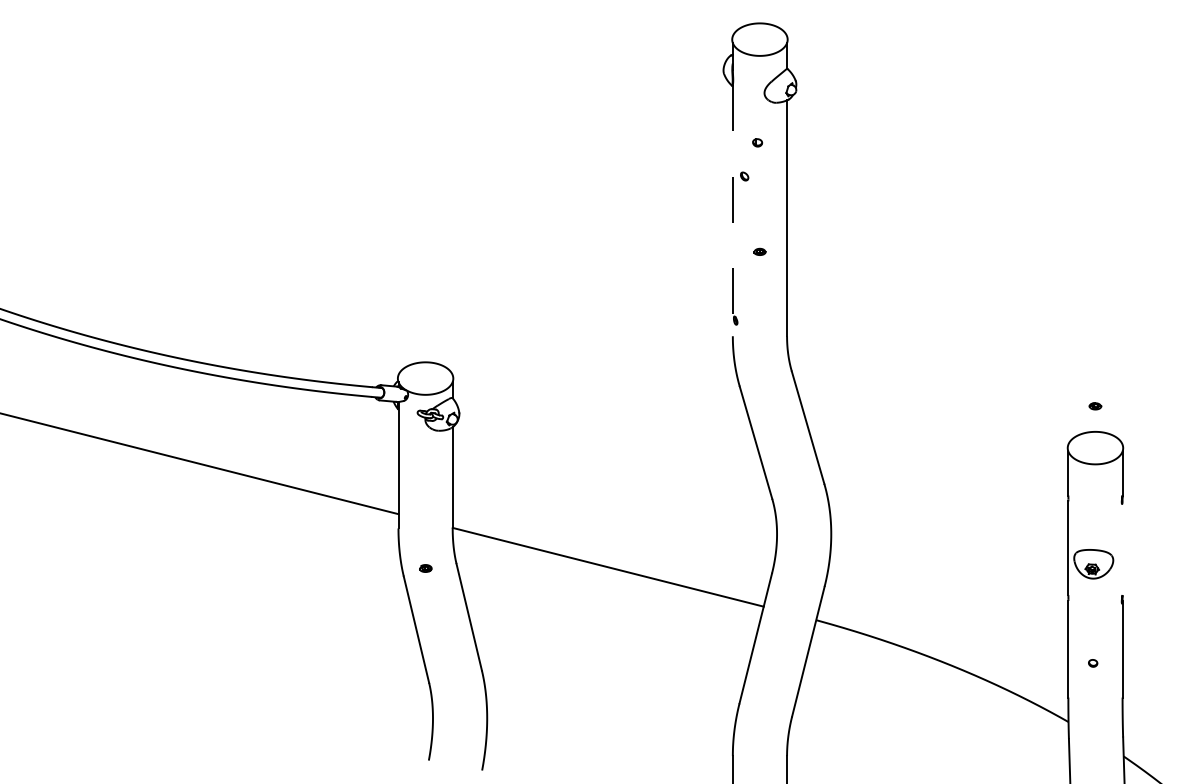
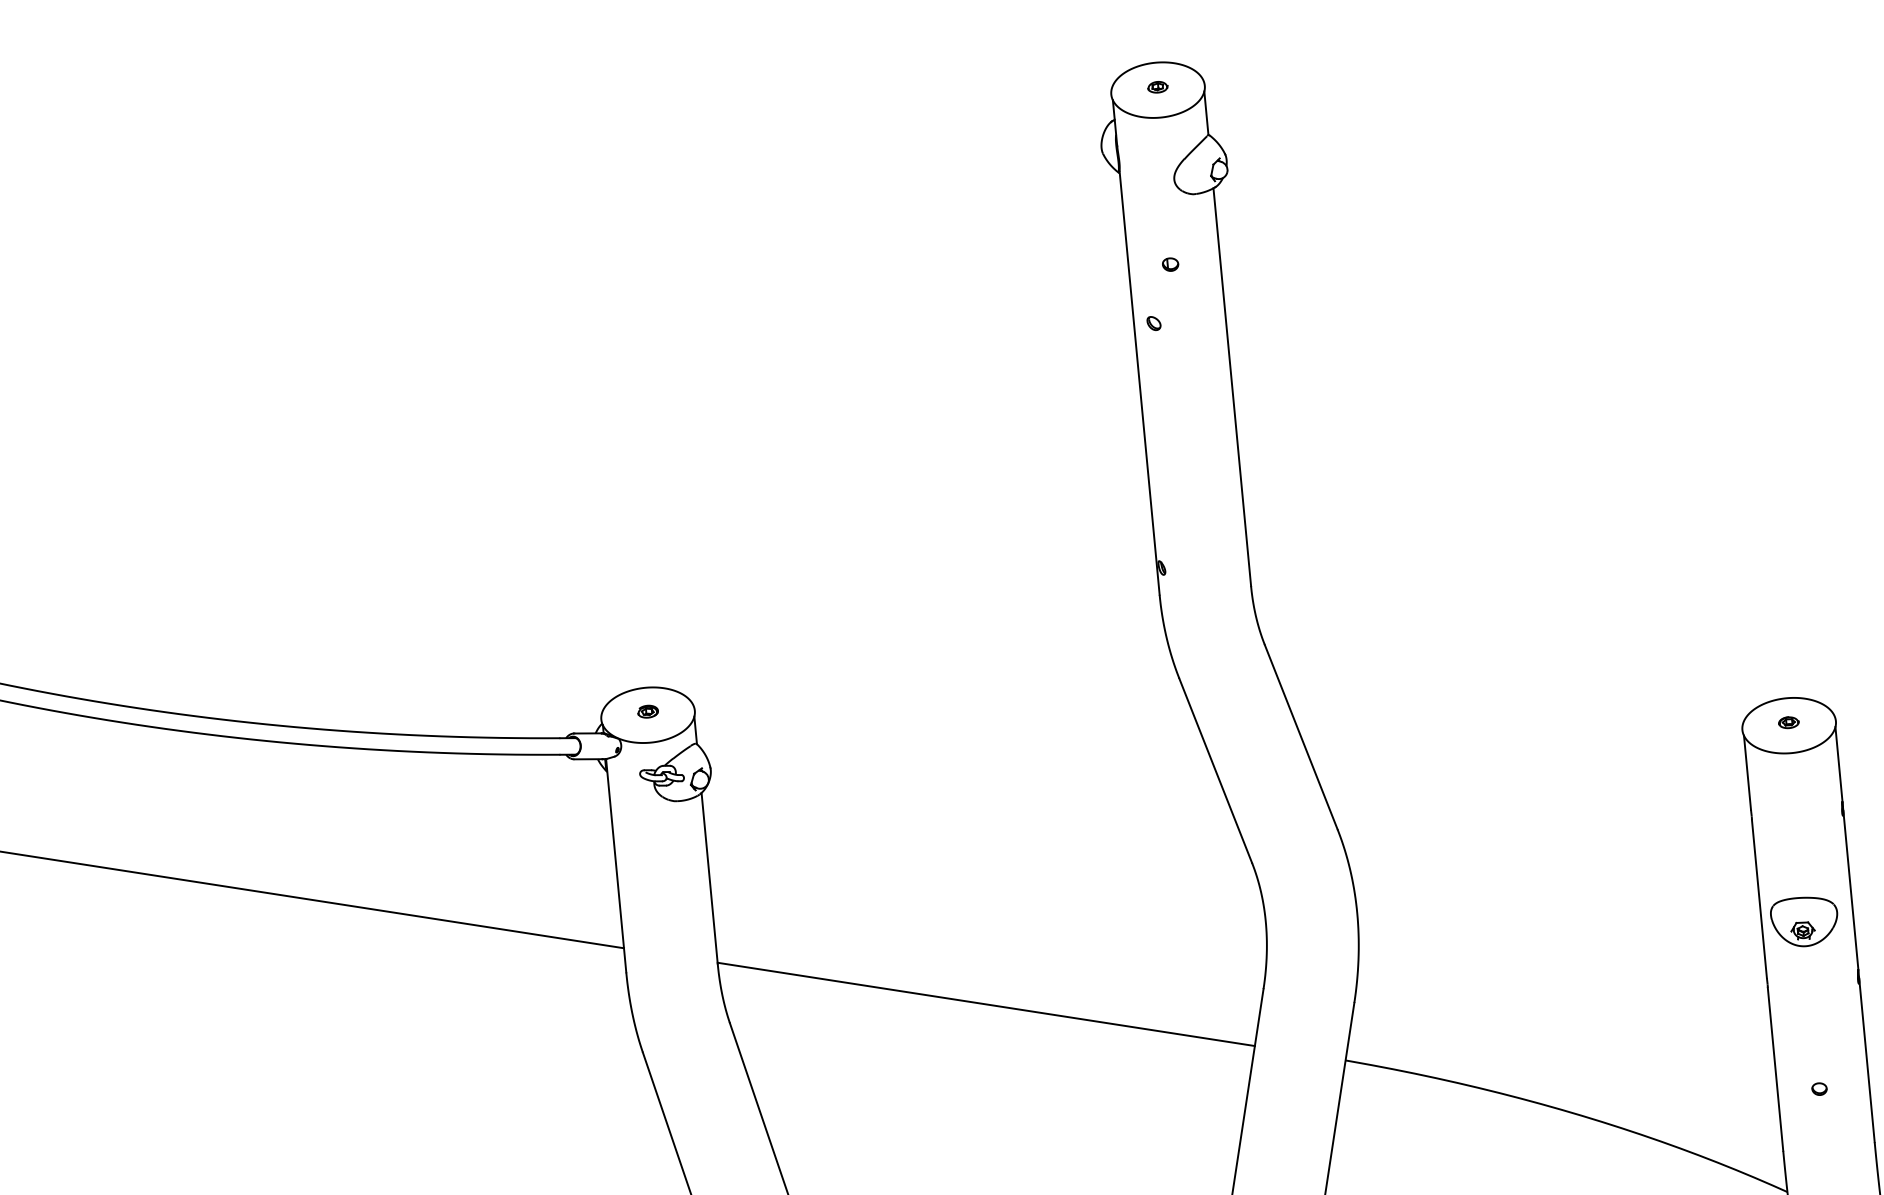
line: (732, 211) -> (1139, 384), dashed -> solid
part: (759, 251) -> (1156, 86), moved
part: (1095, 406) -> (1788, 722), moved
line: (1122, 548) -> (1850, 890), added
part: (425, 568) -> (647, 711), moved

